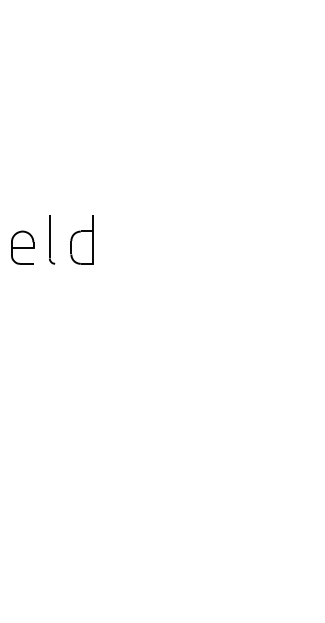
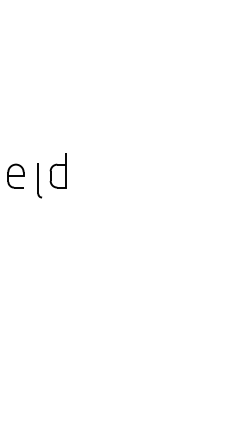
part: (51, 239) -> (39, 180), moved

